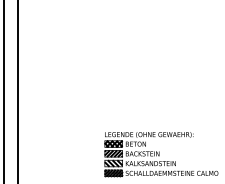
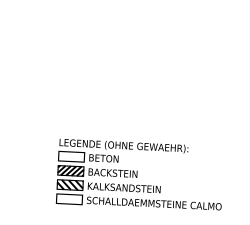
hatch: (113, 143) -> (71, 155), removed
hatch: (113, 173) -> (69, 199), removed

